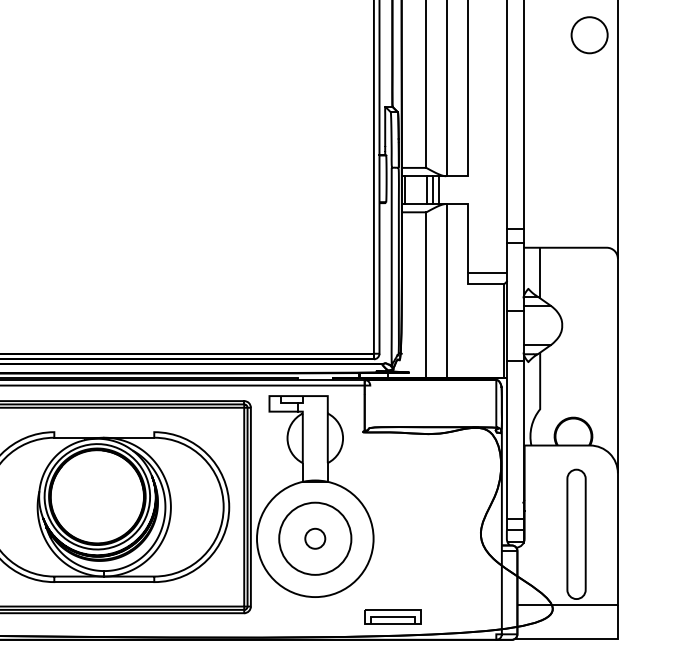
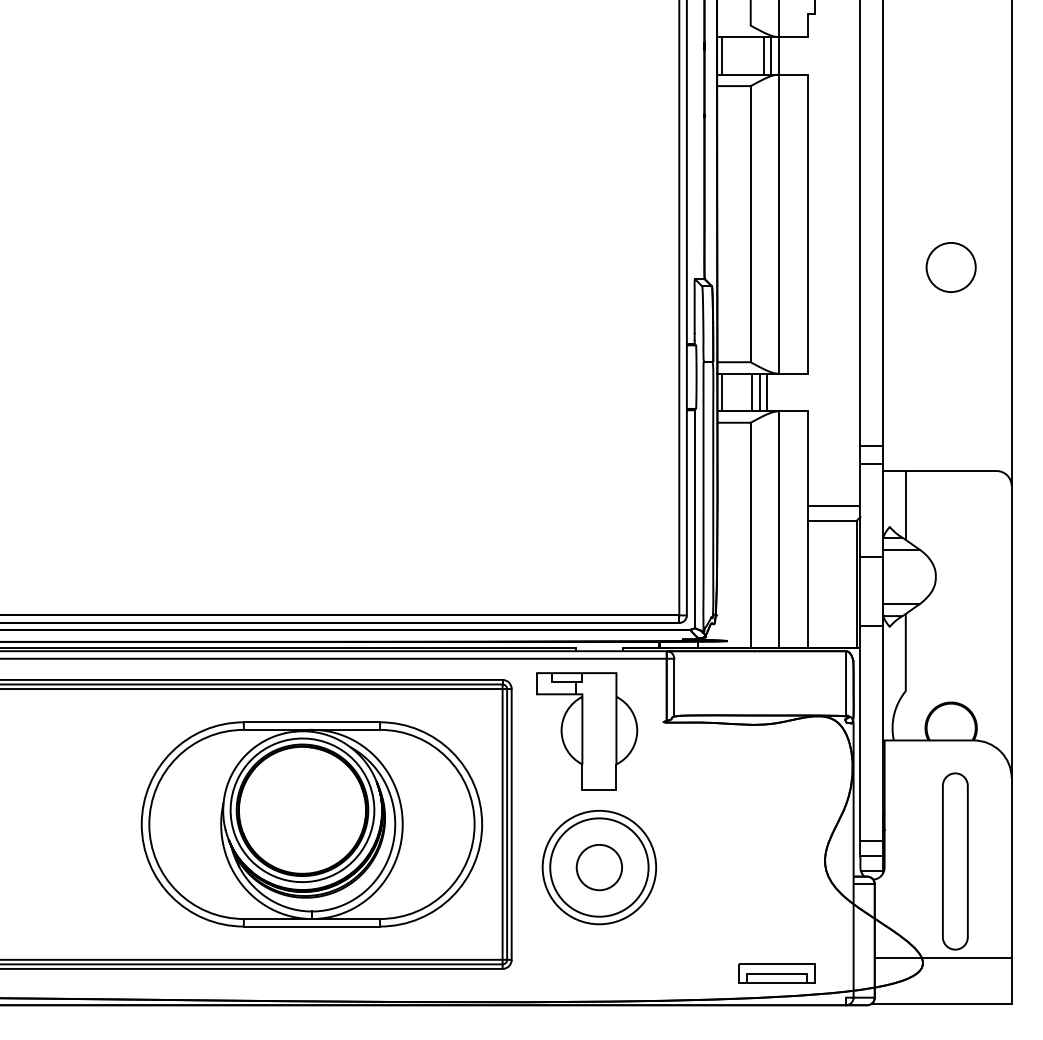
circle: (589, 35) -> (950, 267), moved
line: (385, 283) -> (694, 519), added
line: (468, 331) -> (807, 584), added
line: (370, 405) -> (674, 686), added
line: (103, 432) -> (311, 722), added
circle: (315, 538) -> (599, 867), size x0.71
circle: (315, 538) -> (599, 867), size x1.67
part: (392, 616) -> (776, 973), moved

